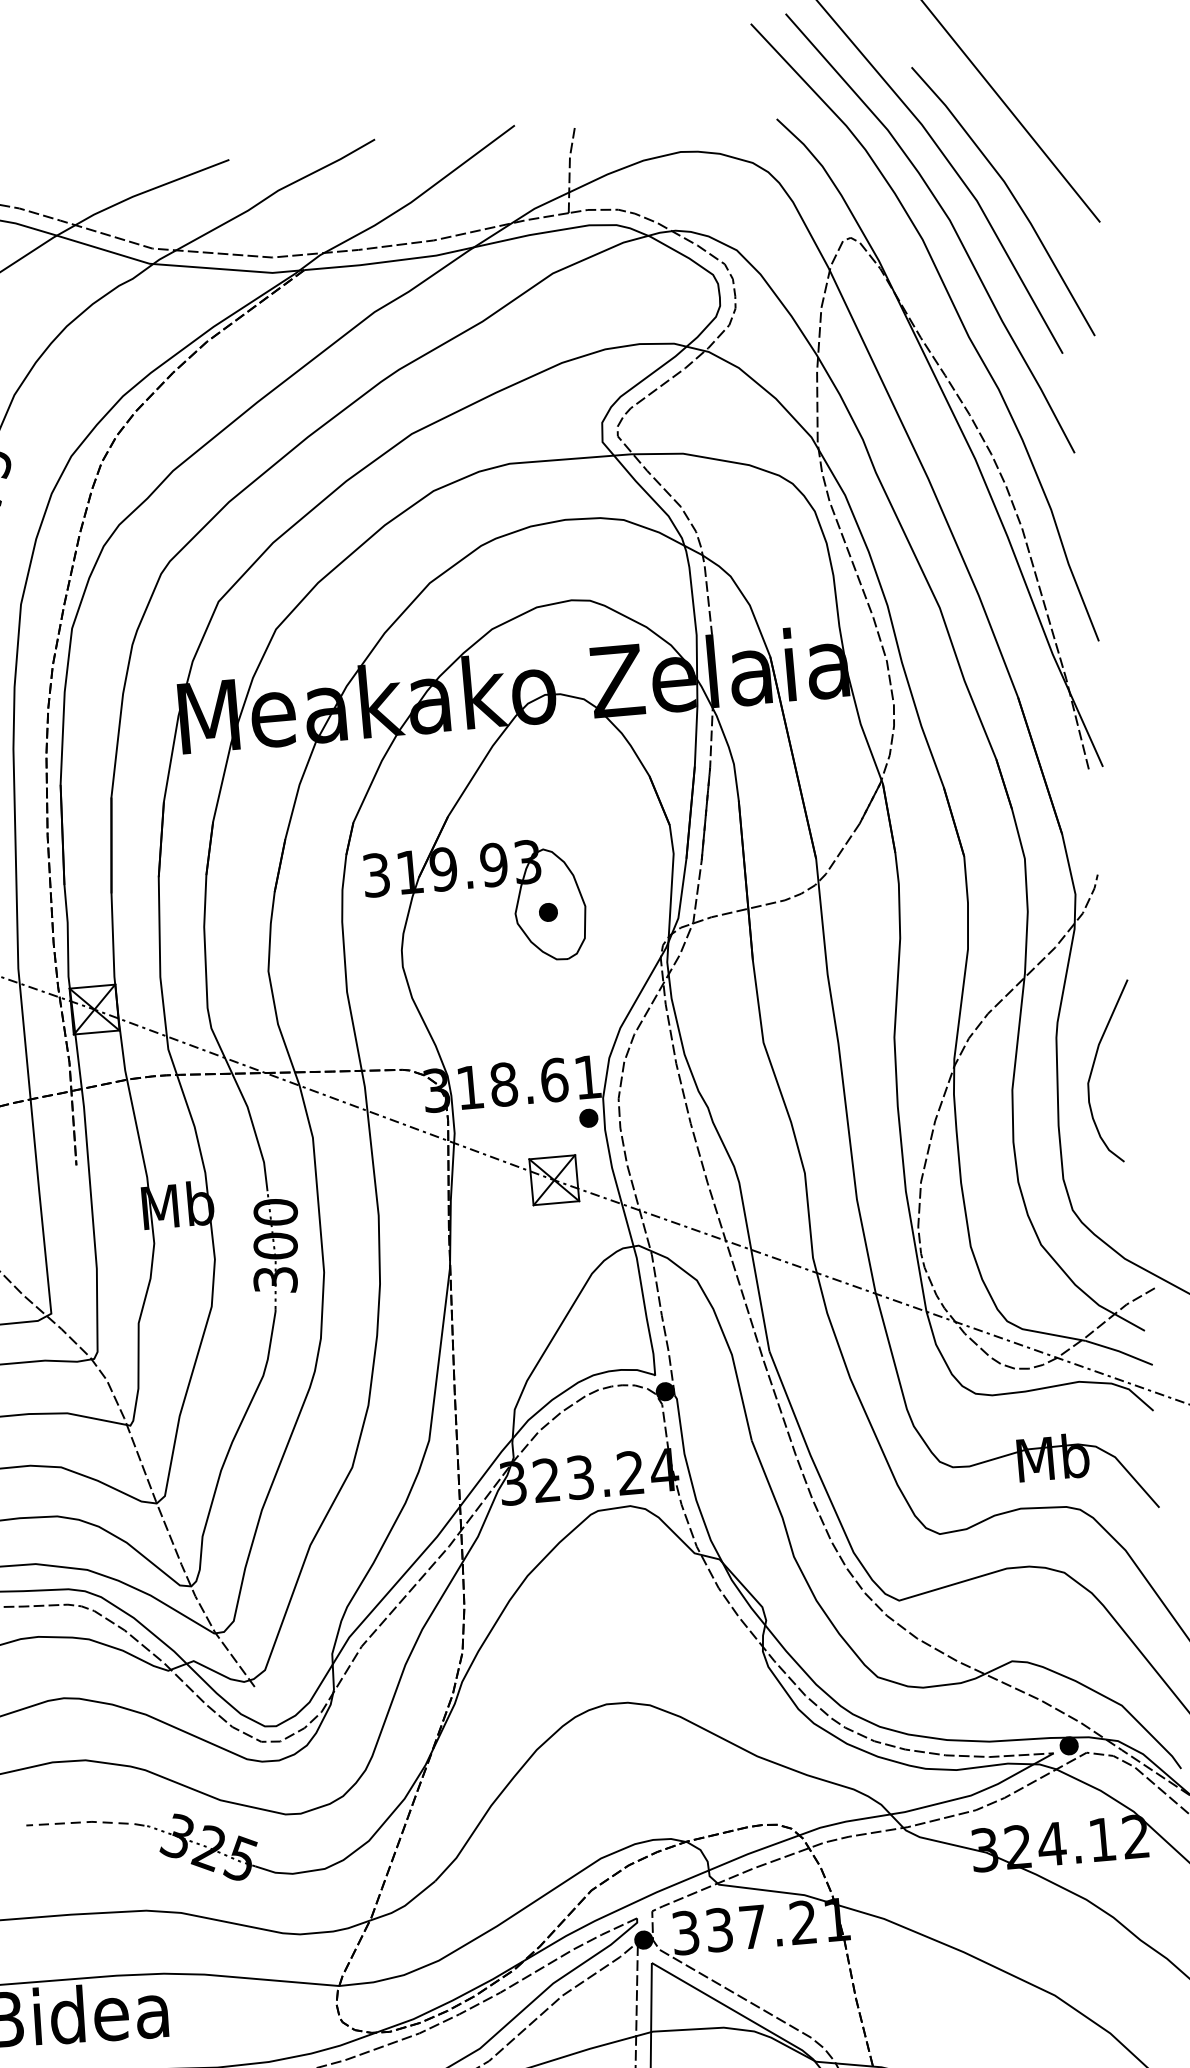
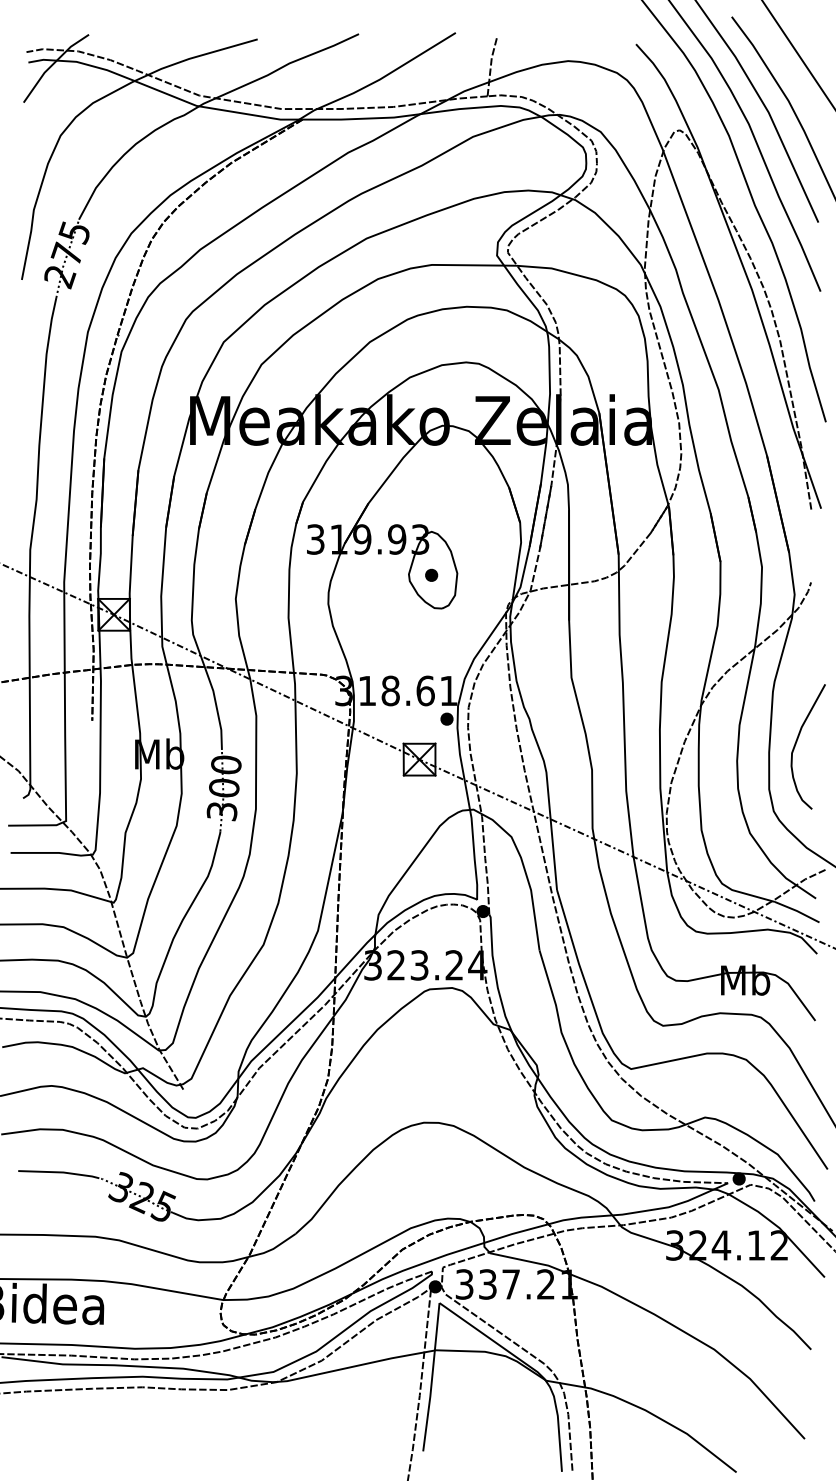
curve: (1094, 1065) -> (797, 741), moved
line: (86, 1822) -> (59, 1172), dashed -> solid

